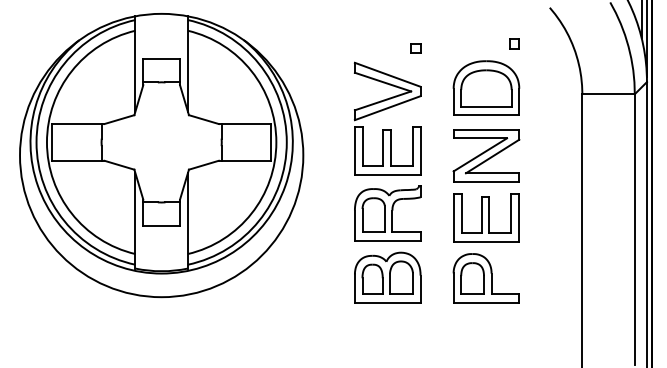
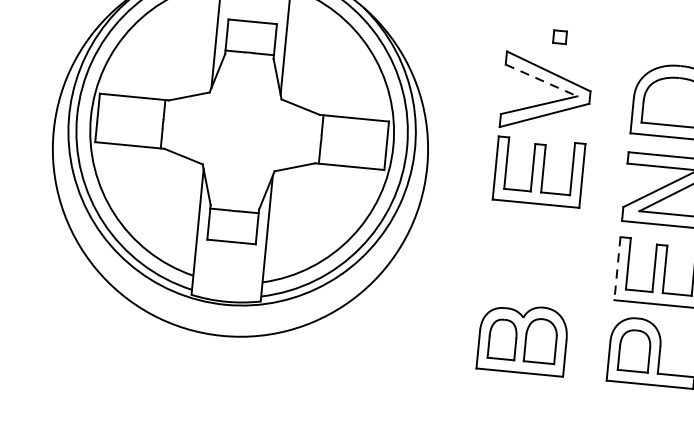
part: (415, 48) -> (559, 37), moved
line: (383, 82) -> (542, 81), solid -> dashed
part: (387, 213) -> (530, 254), removed
line: (453, 218) -> (617, 269), solid -> dashed

